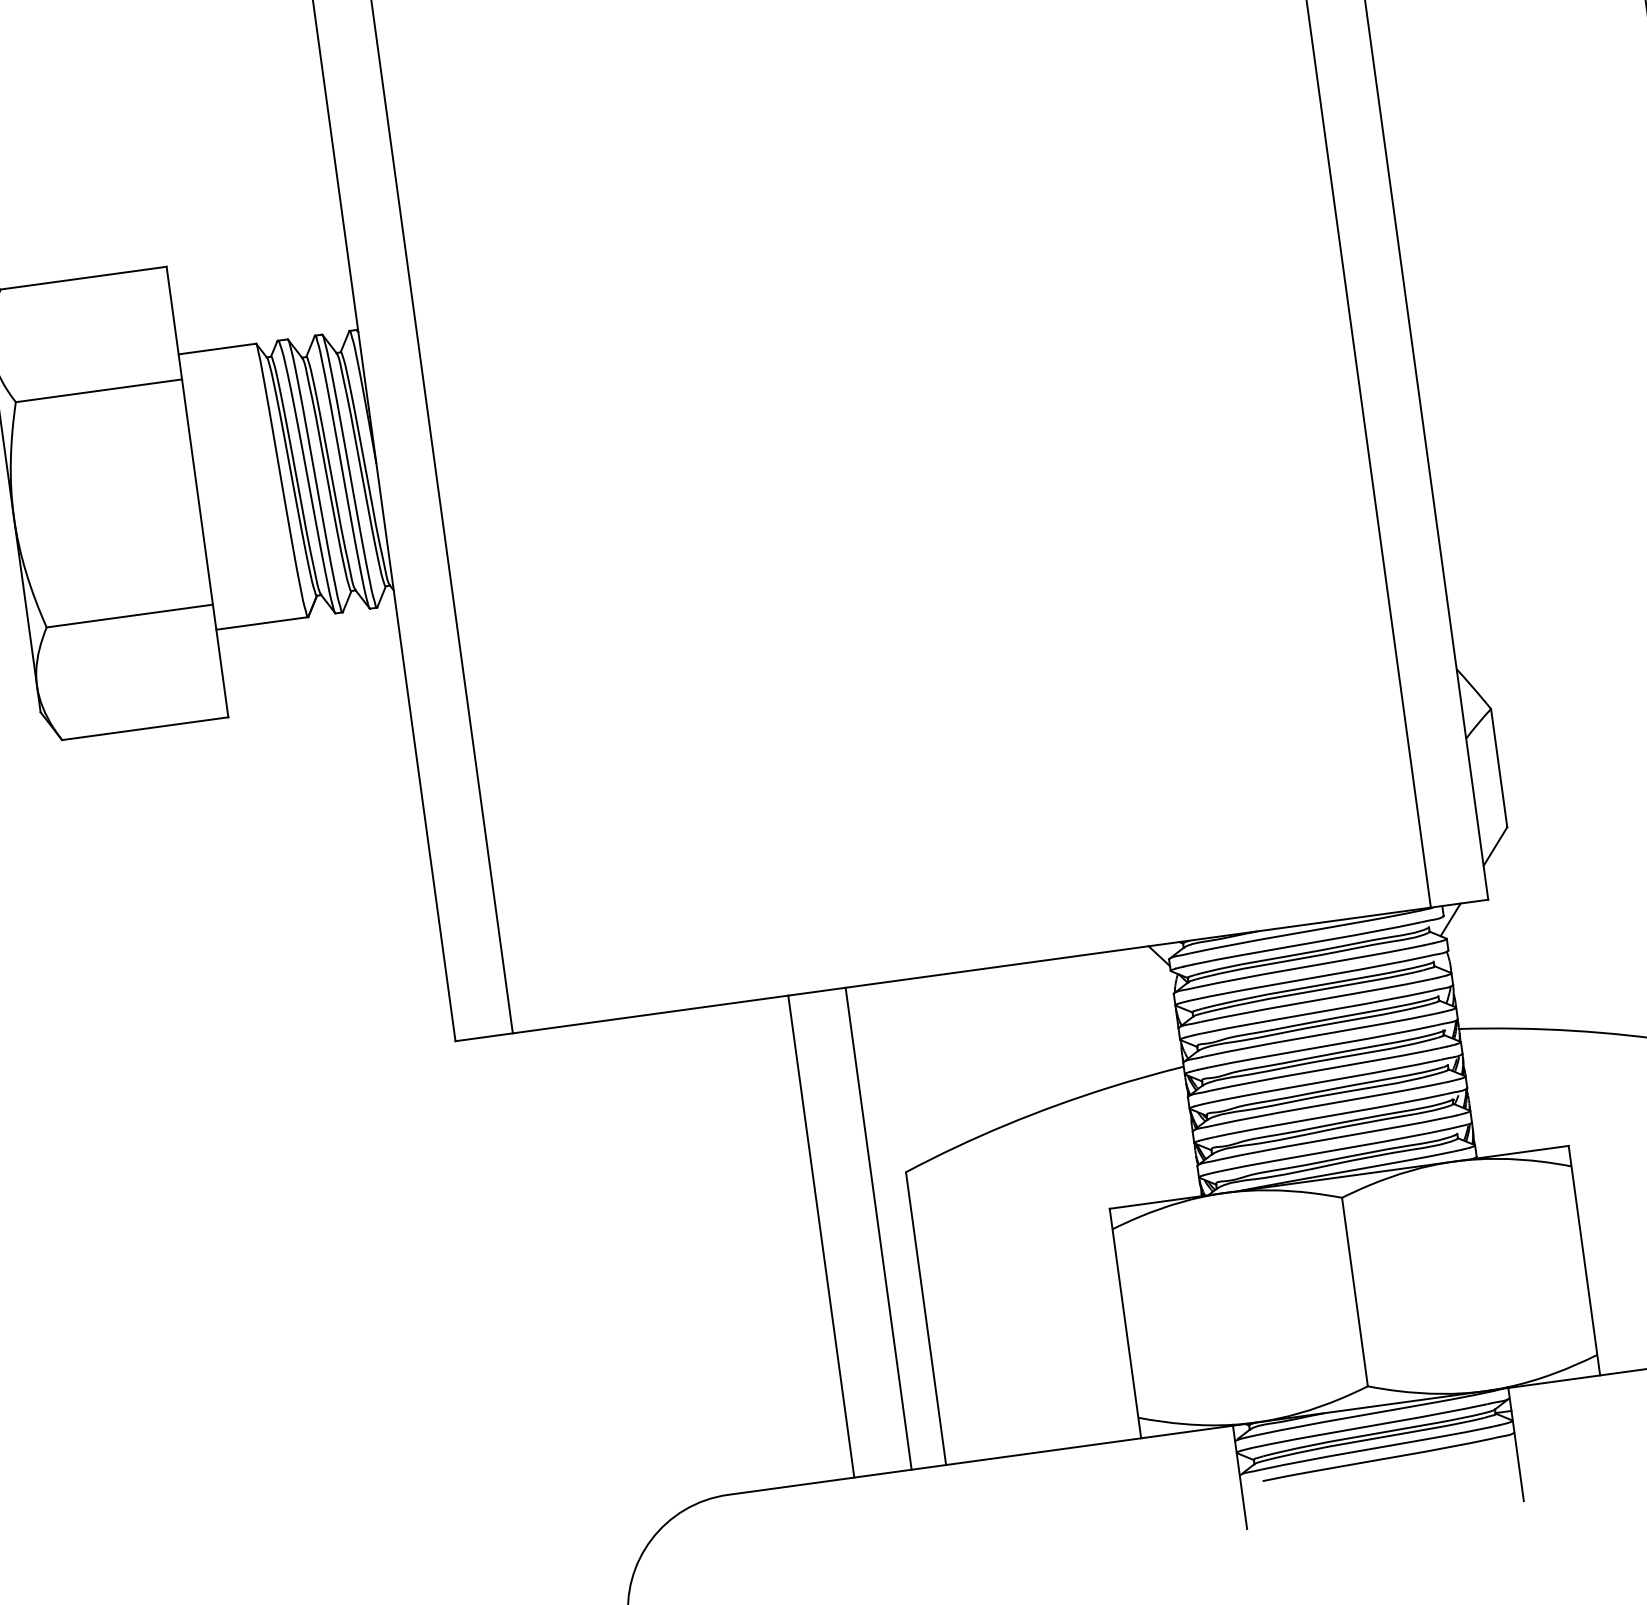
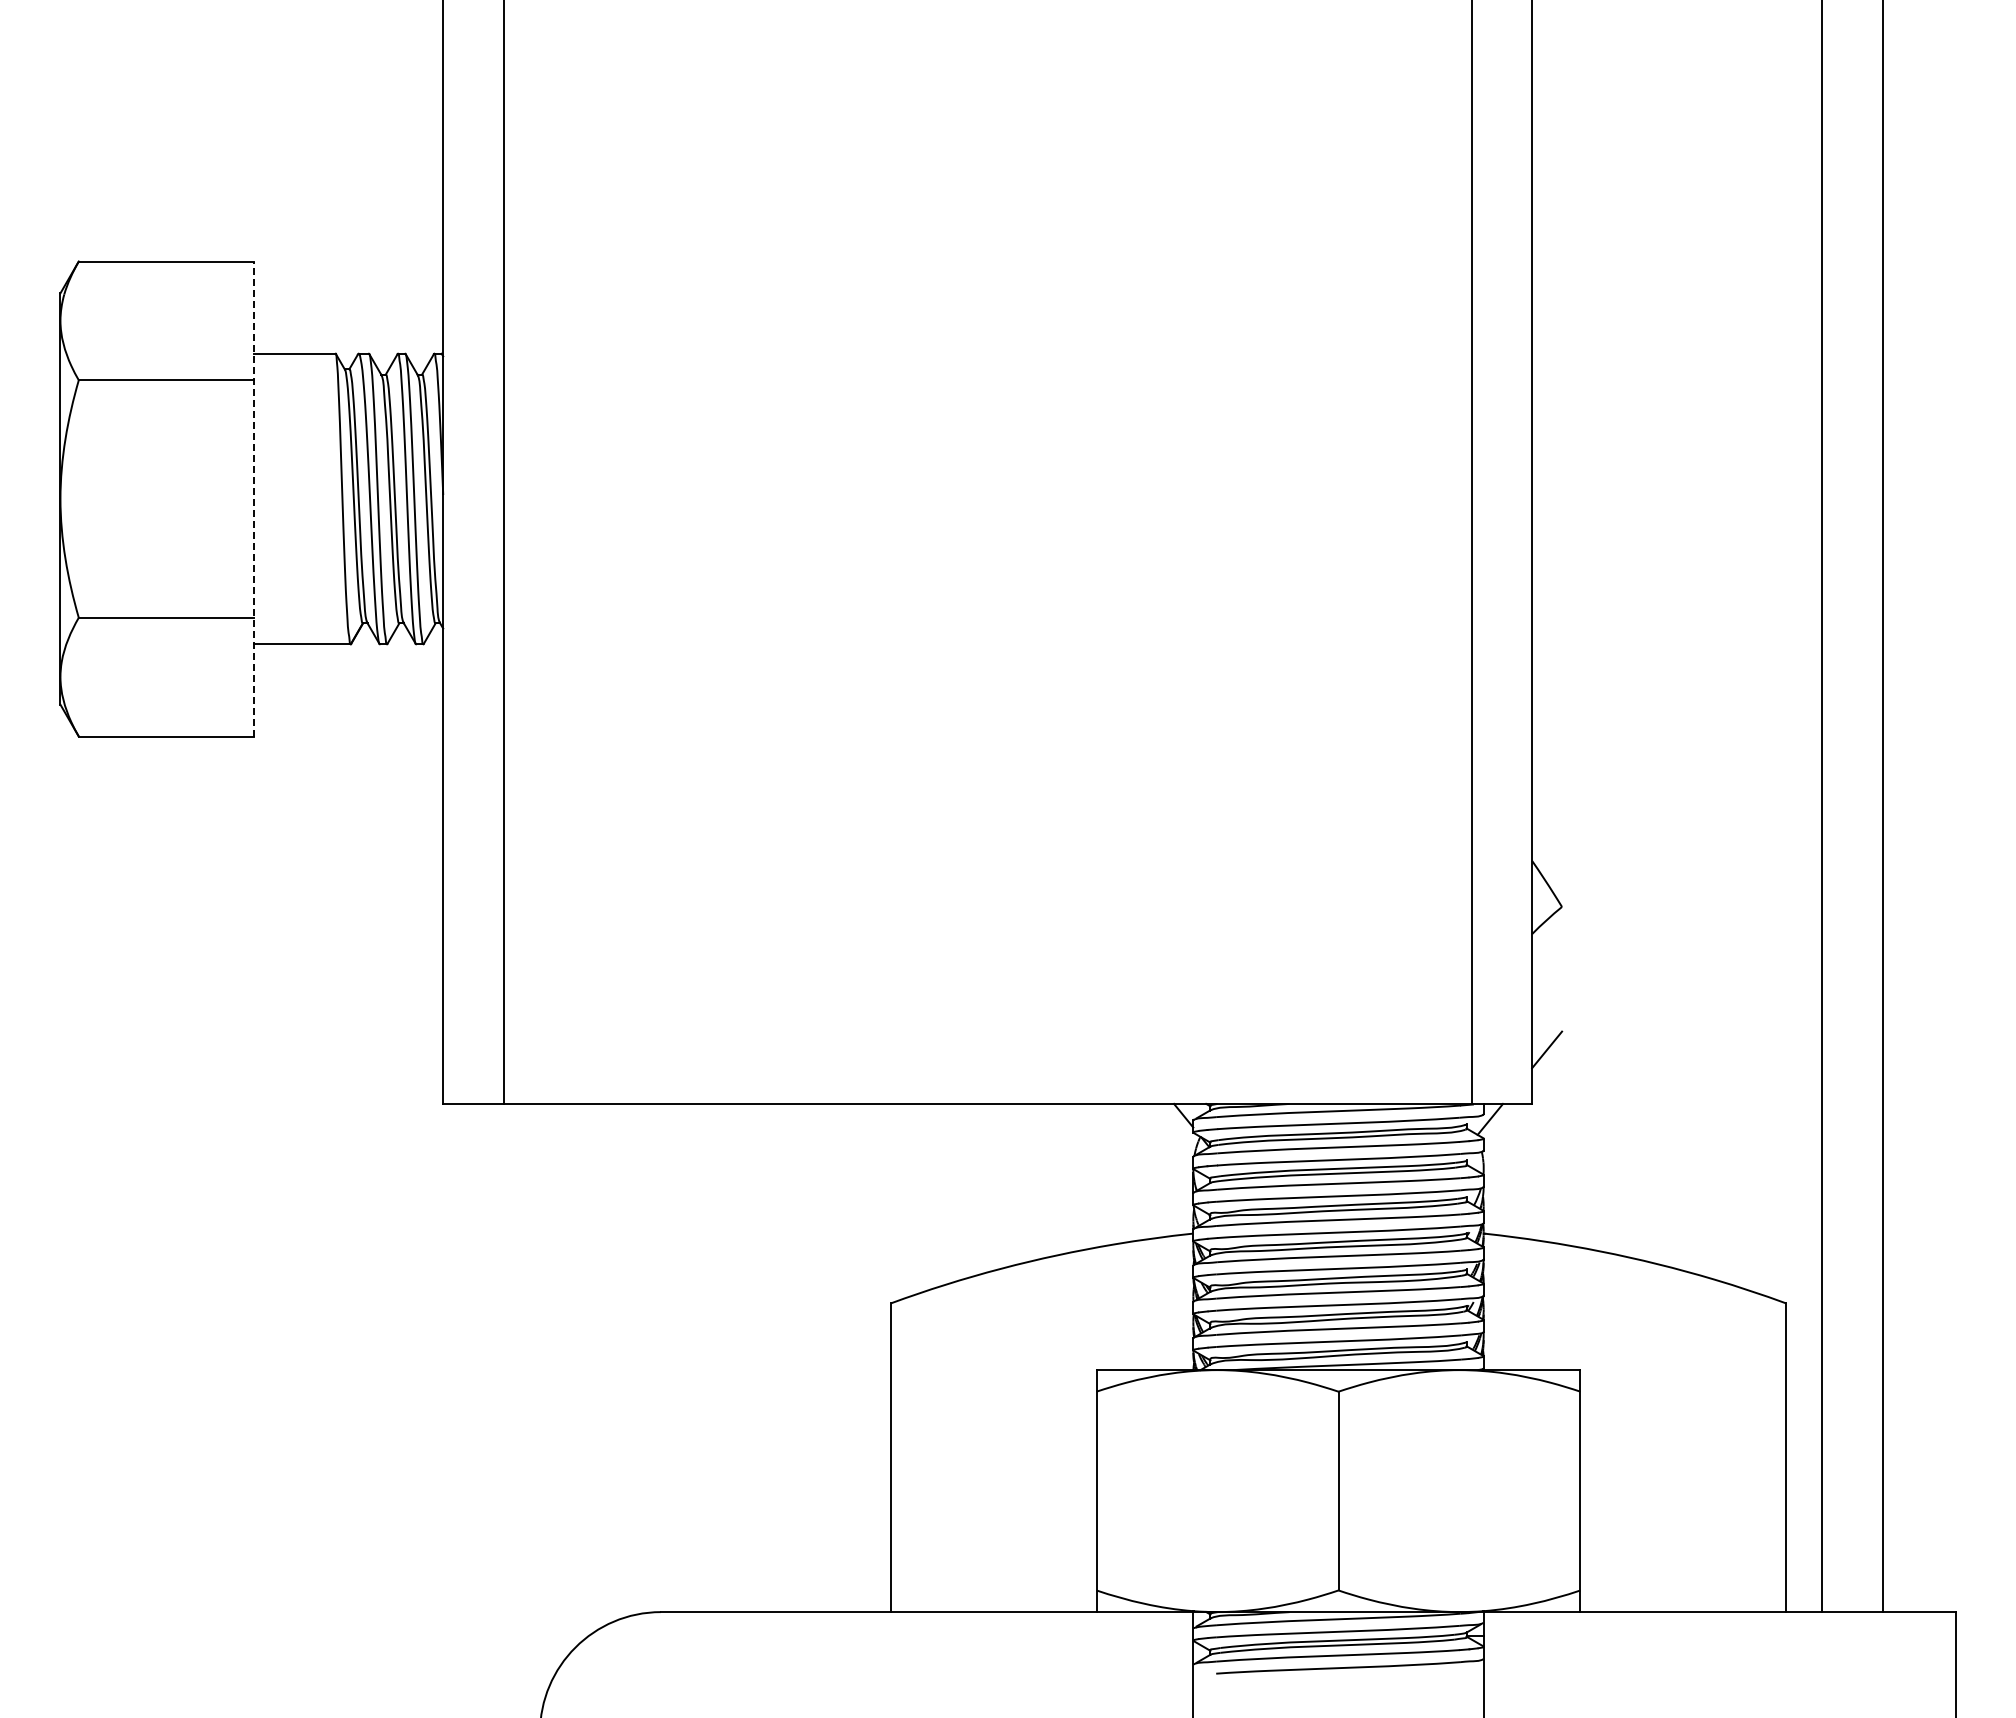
line: (197, 492) -> (254, 499), solid -> dashed
line: (1499, 767) -> (1562, 968), removed
line: (878, 1228) -> (854, 1357), removed
line: (821, 1236) -> (794, 1357), removed

